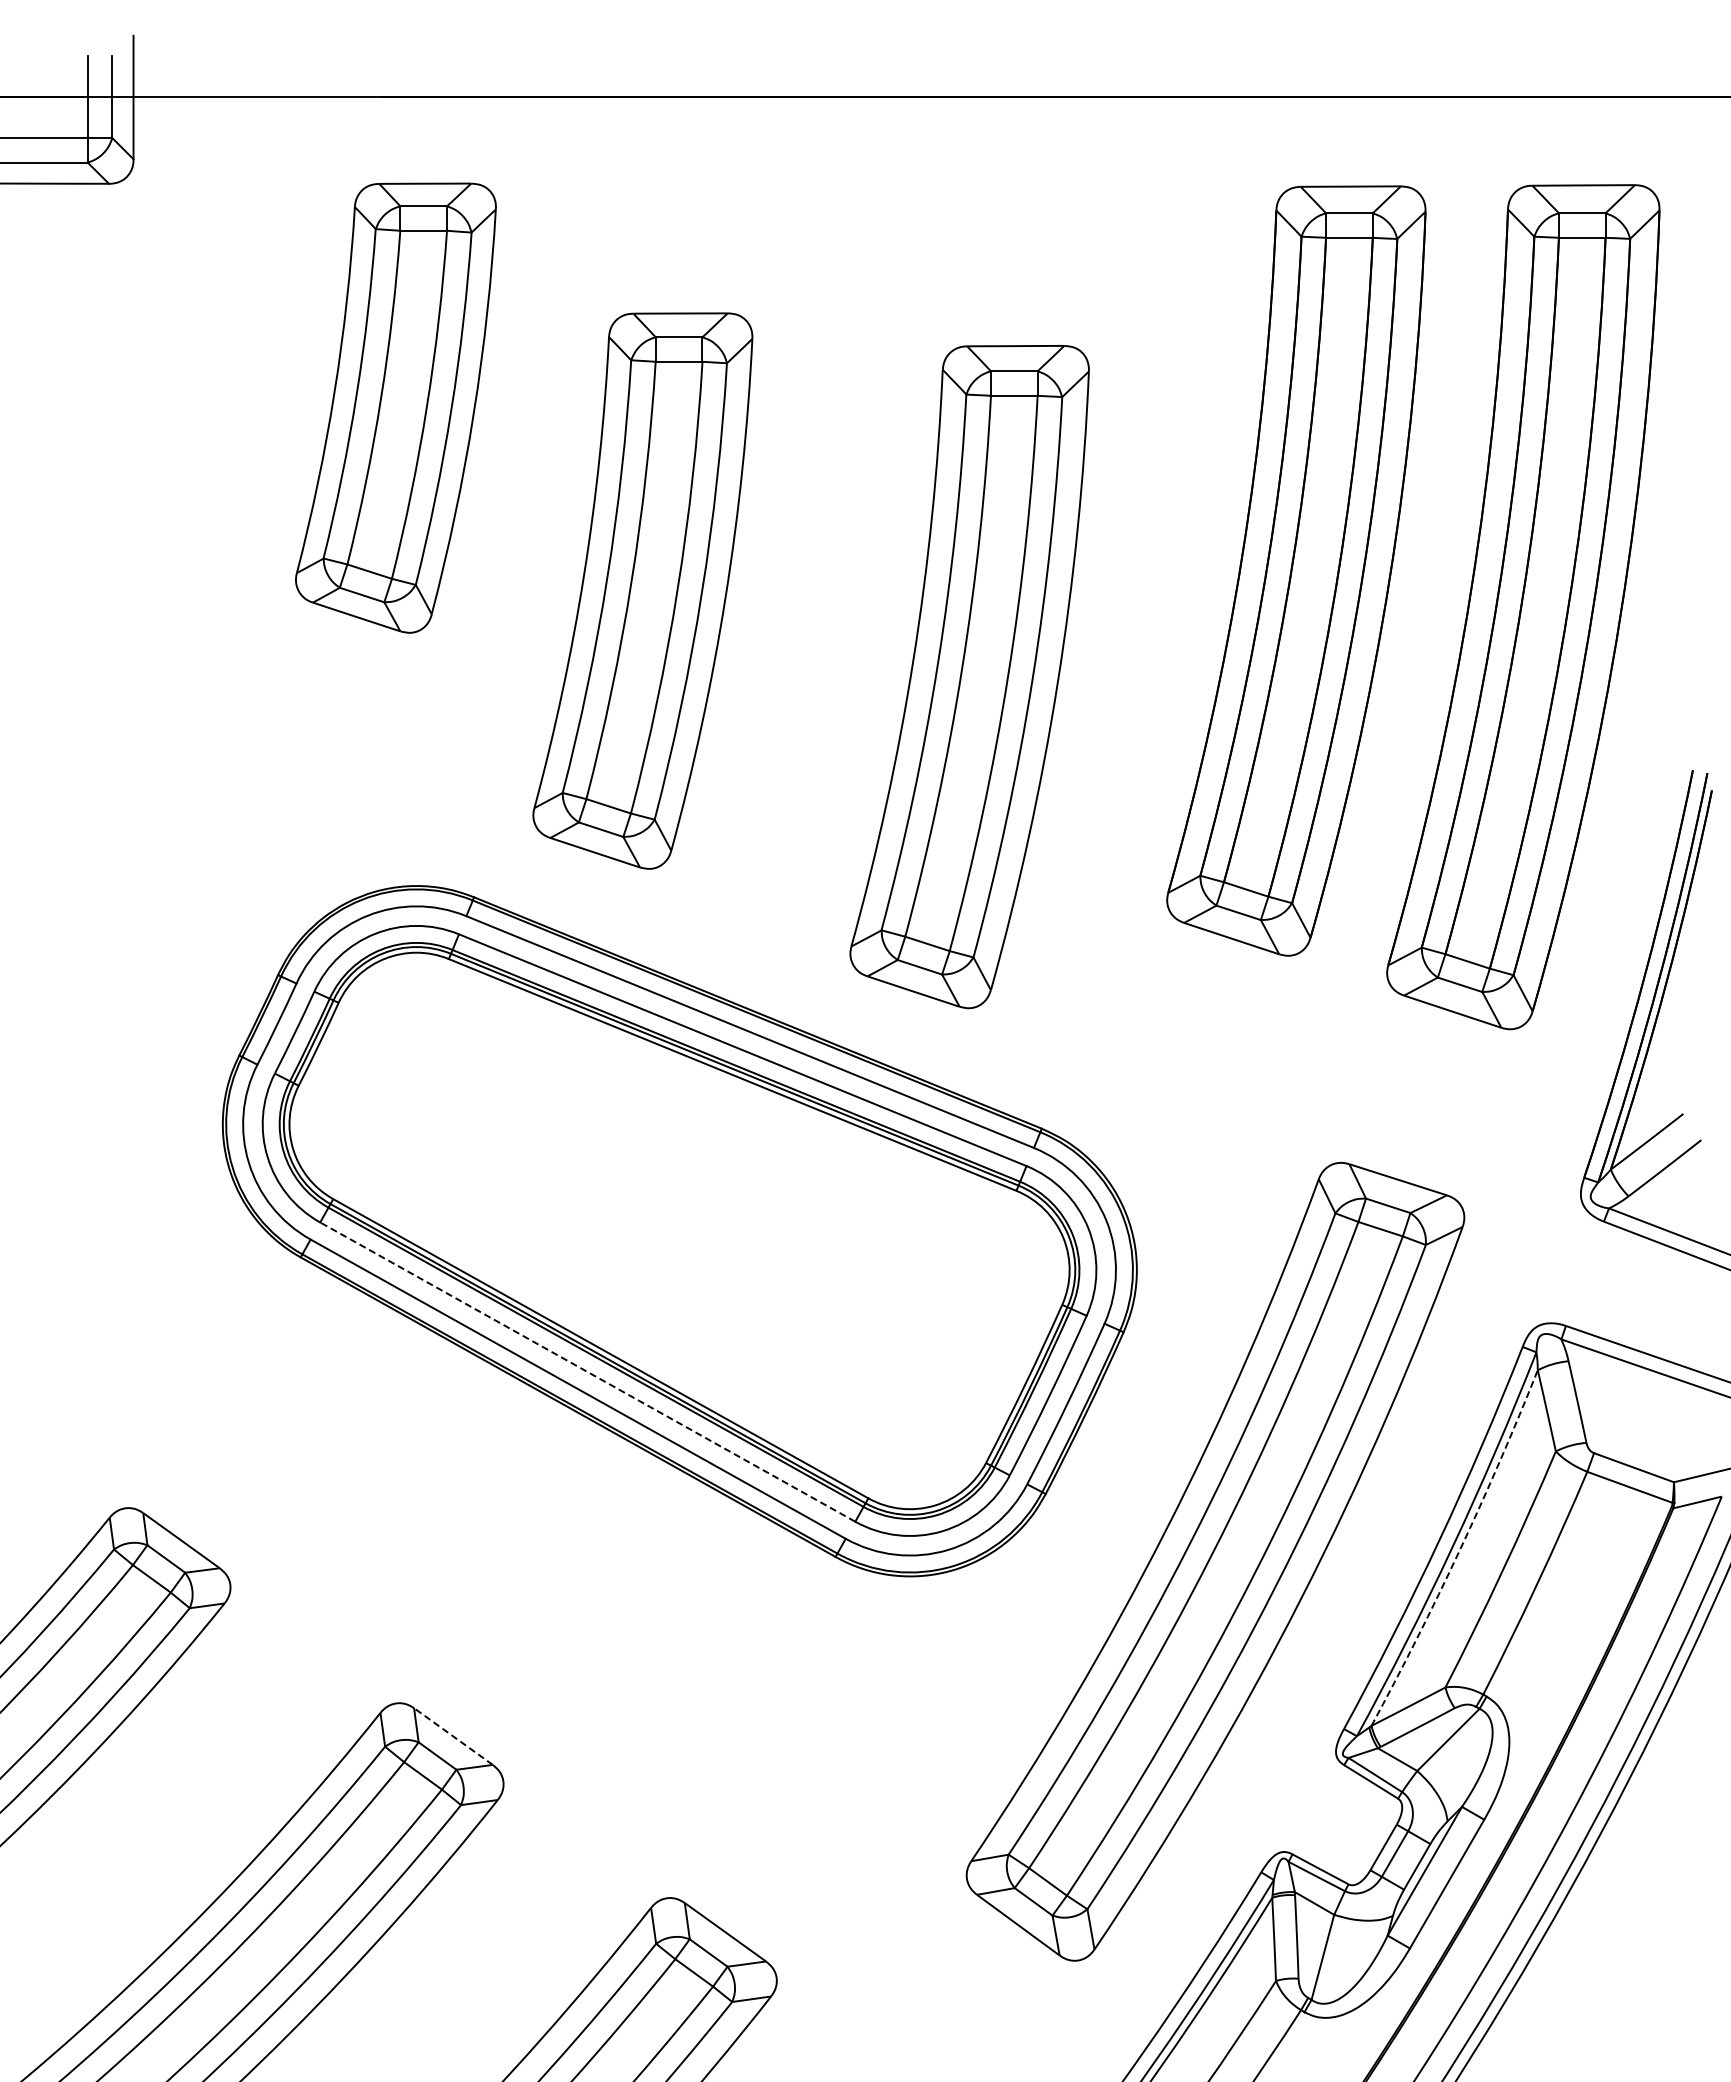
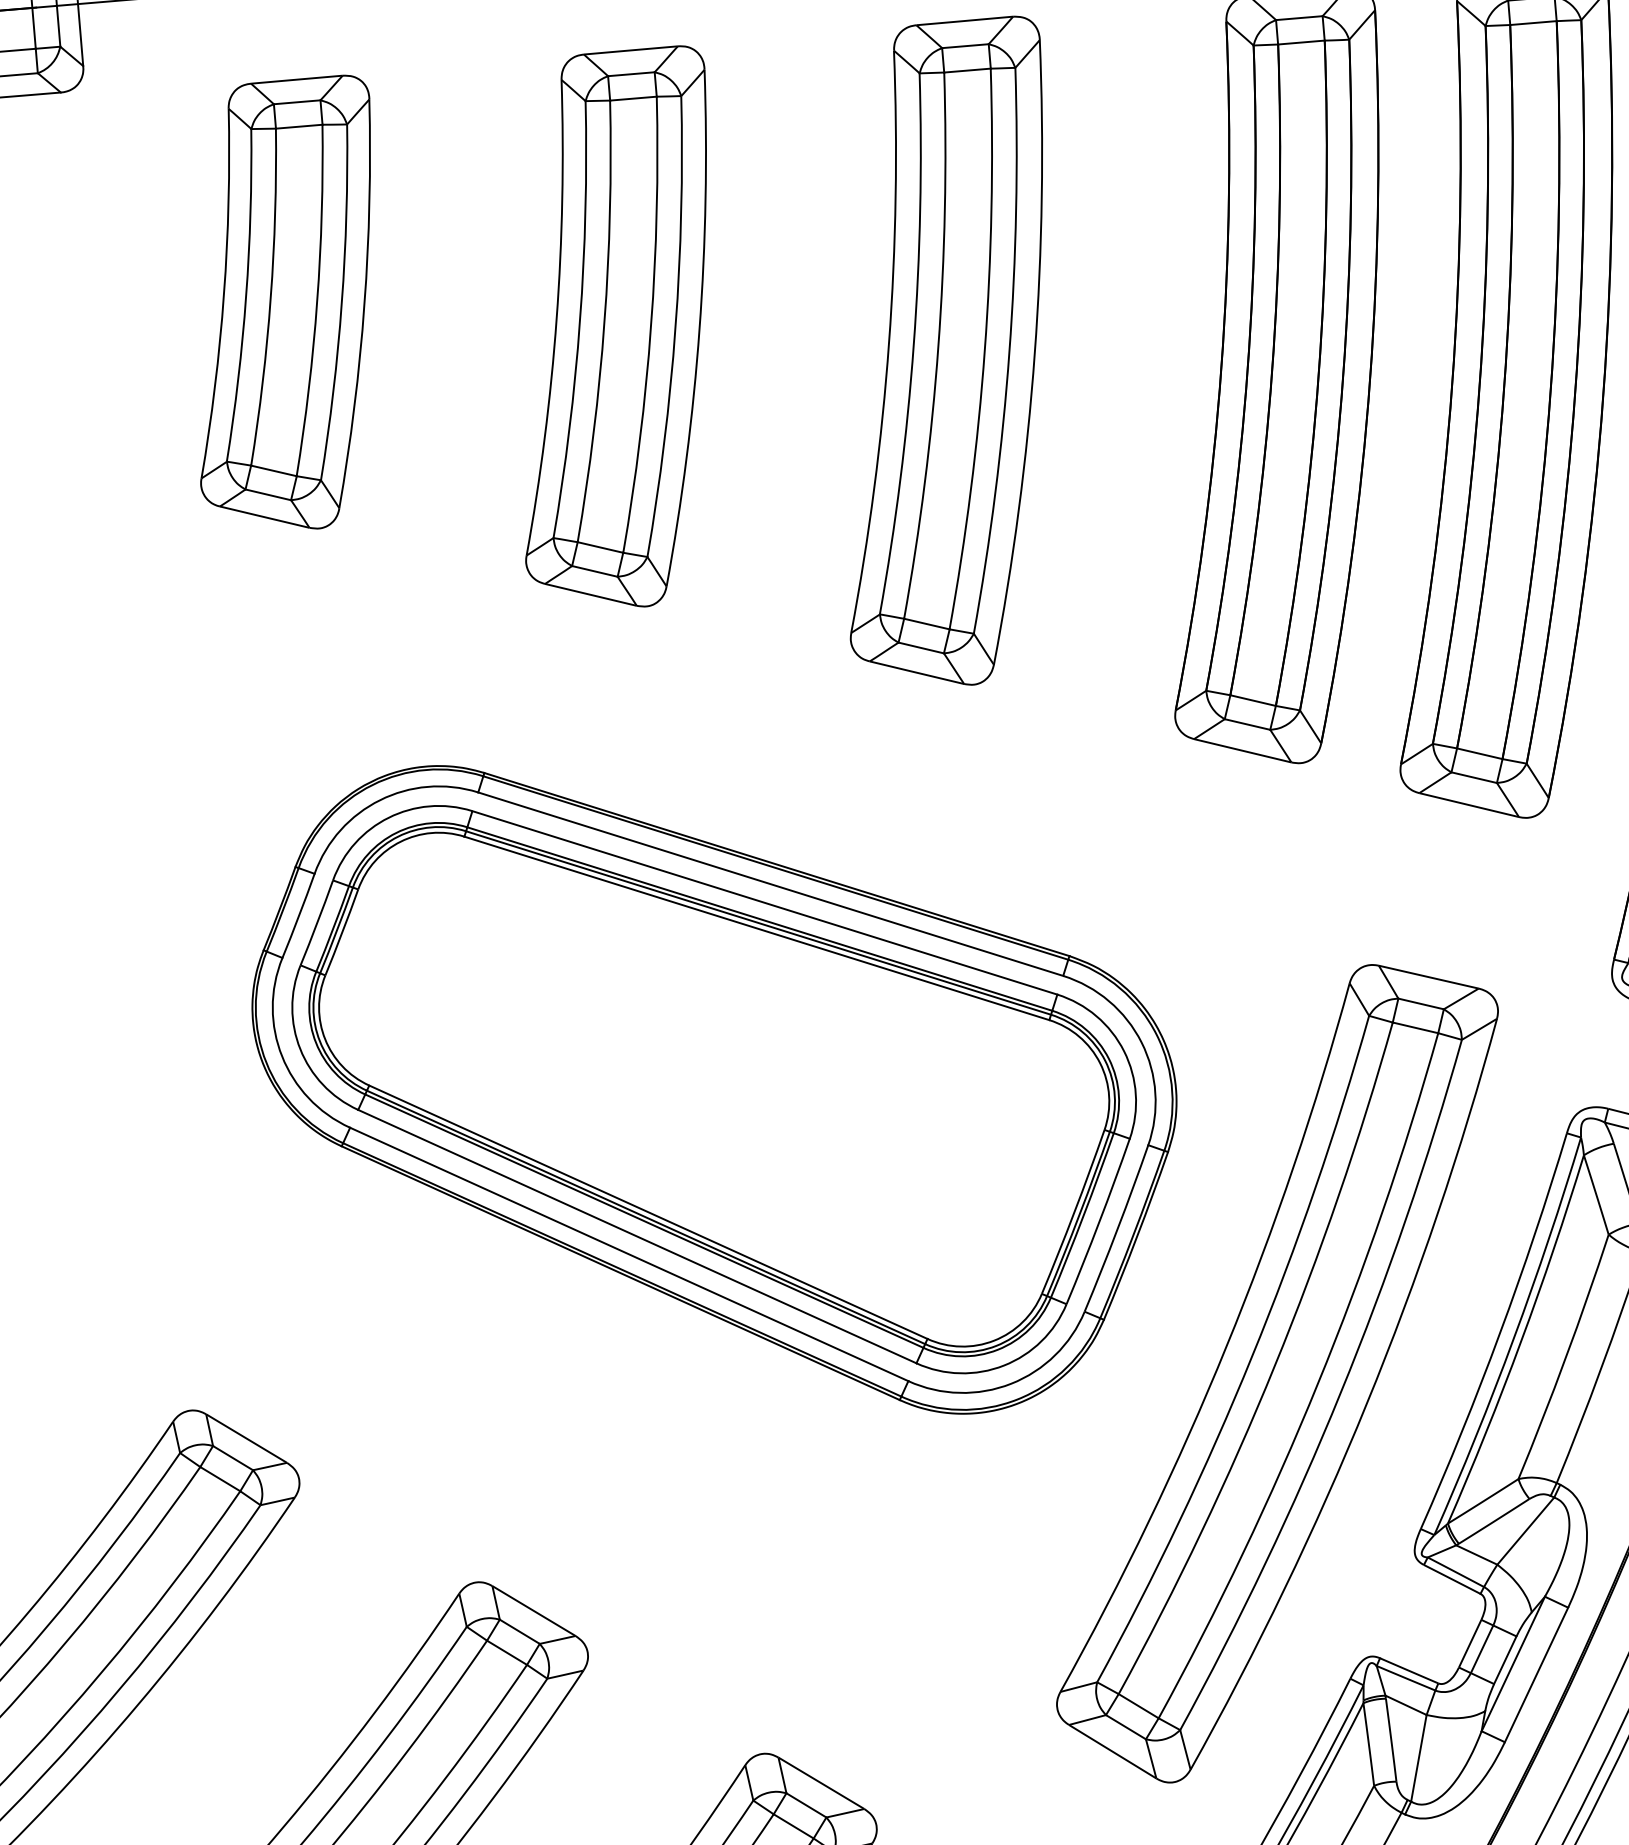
part: (395, 407) -> (285, 305), moved
part: (642, 590) -> (616, 329), moved
part: (969, 677) -> (946, 355), moved
line: (587, 1372) -> (637, 1237), dashed -> solid
arc: (1459, 1550) -> (1520, 1341), dashed -> solid
line: (452, 1736) -> (533, 1611), dashed -> solid

